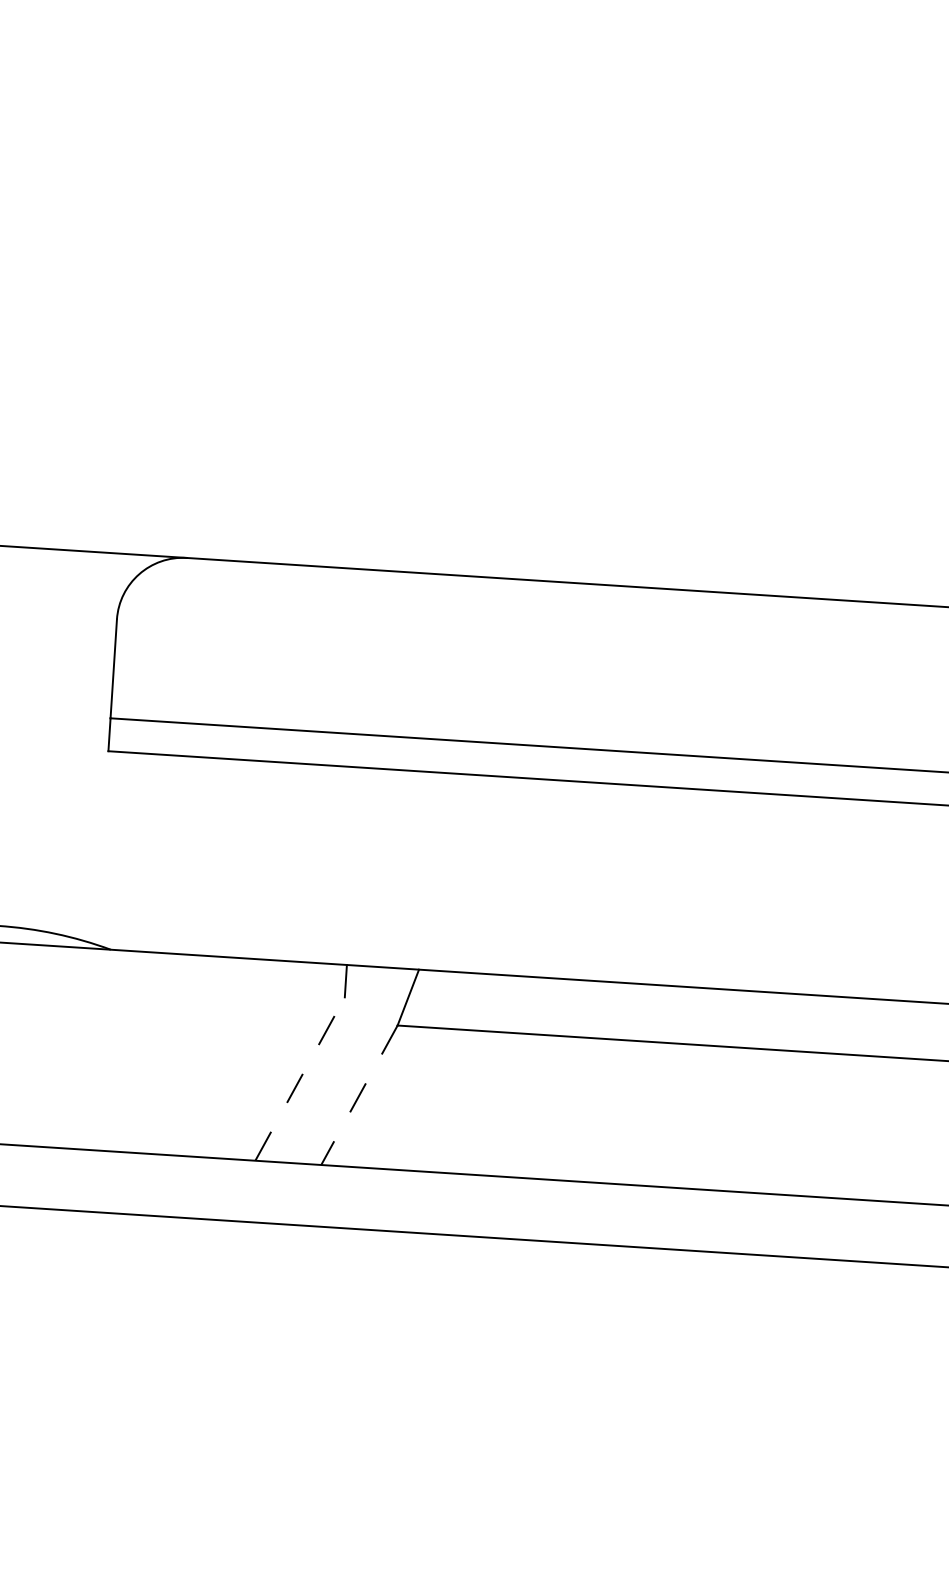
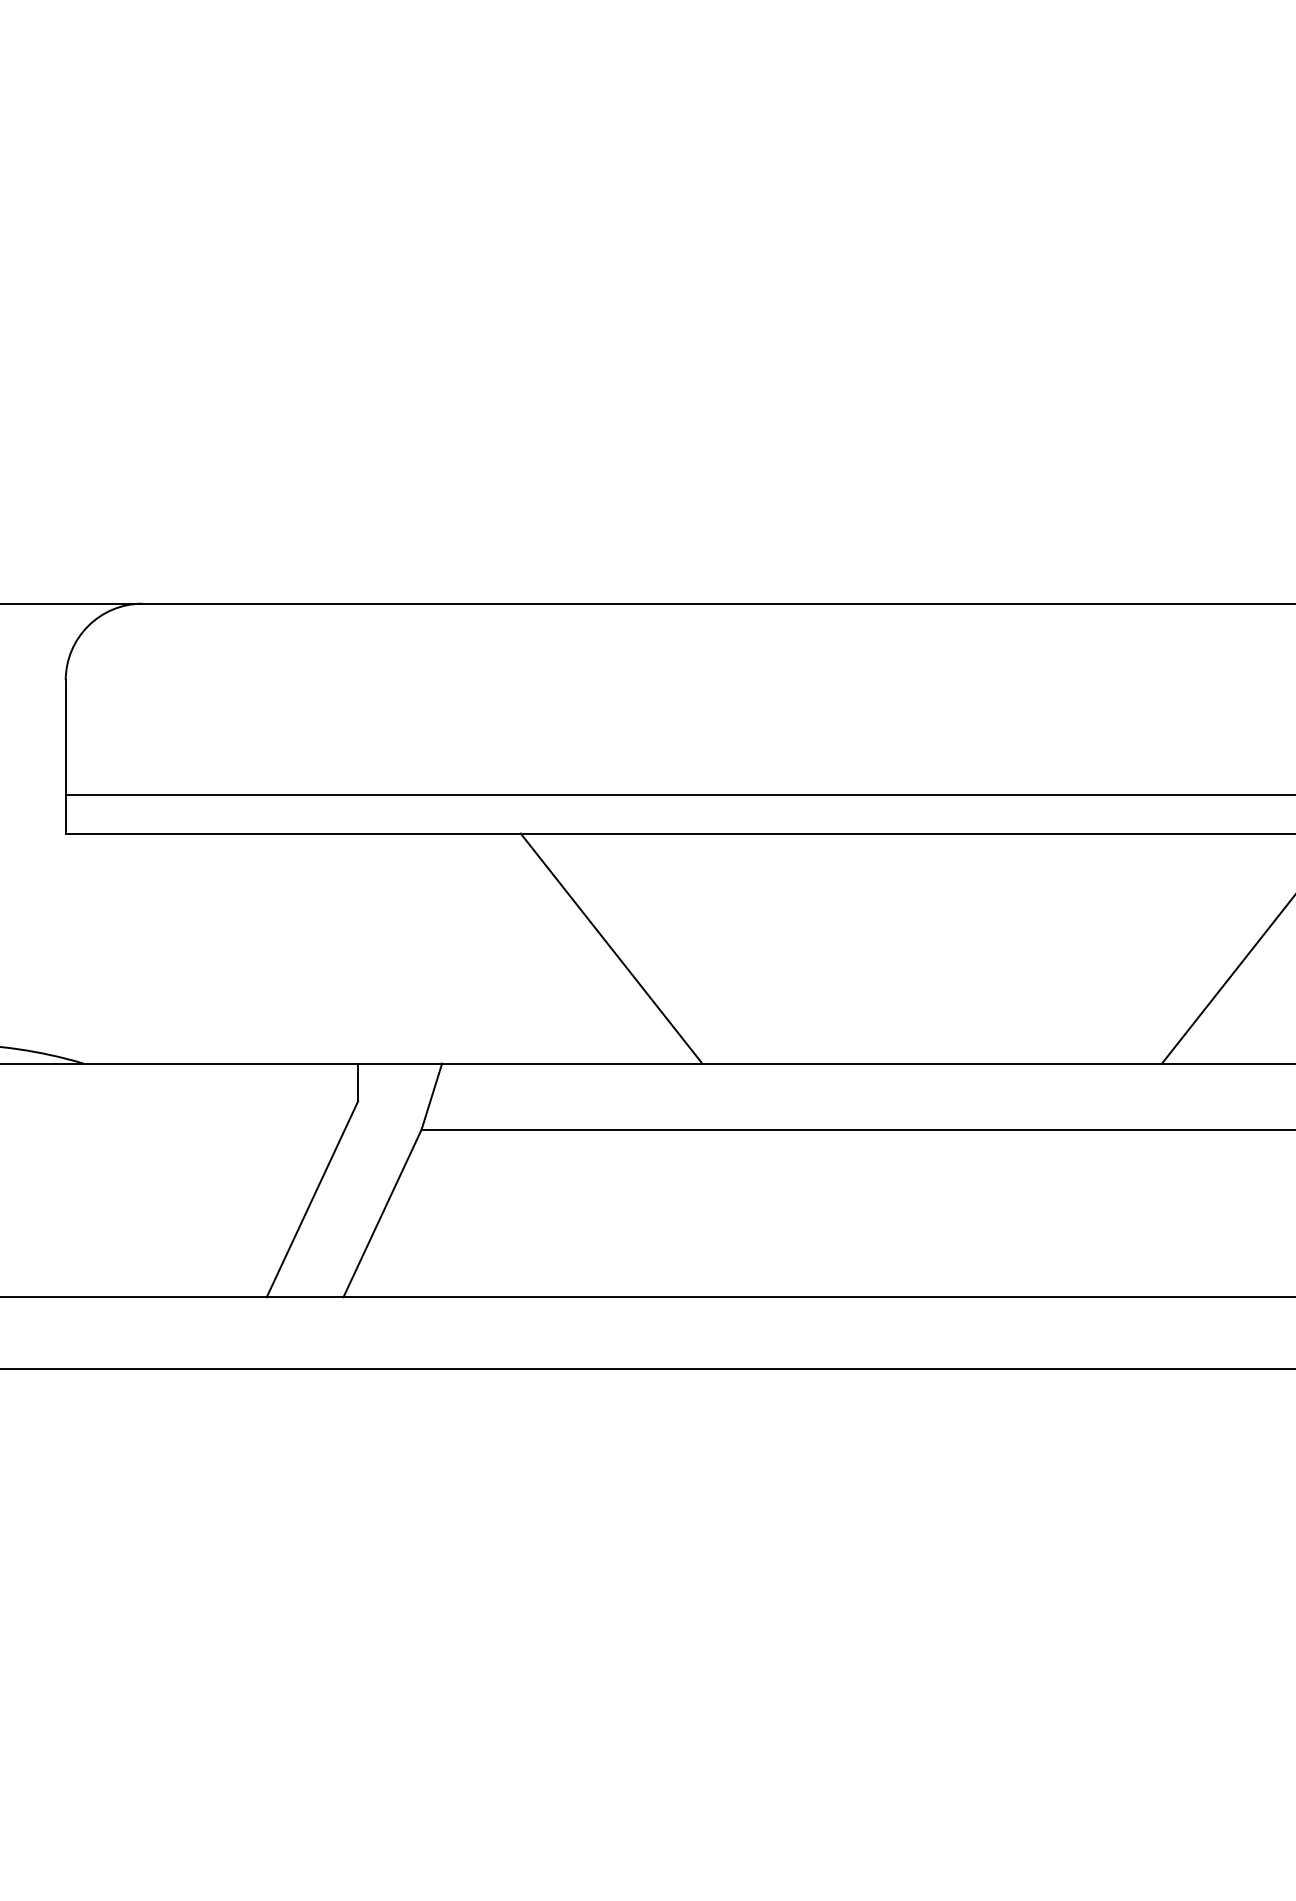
line: (570, 880) -> (611, 948), added
line: (300, 1078) -> (312, 1198), dashed -> solid
line: (359, 1096) -> (382, 1214), dashed -> solid

